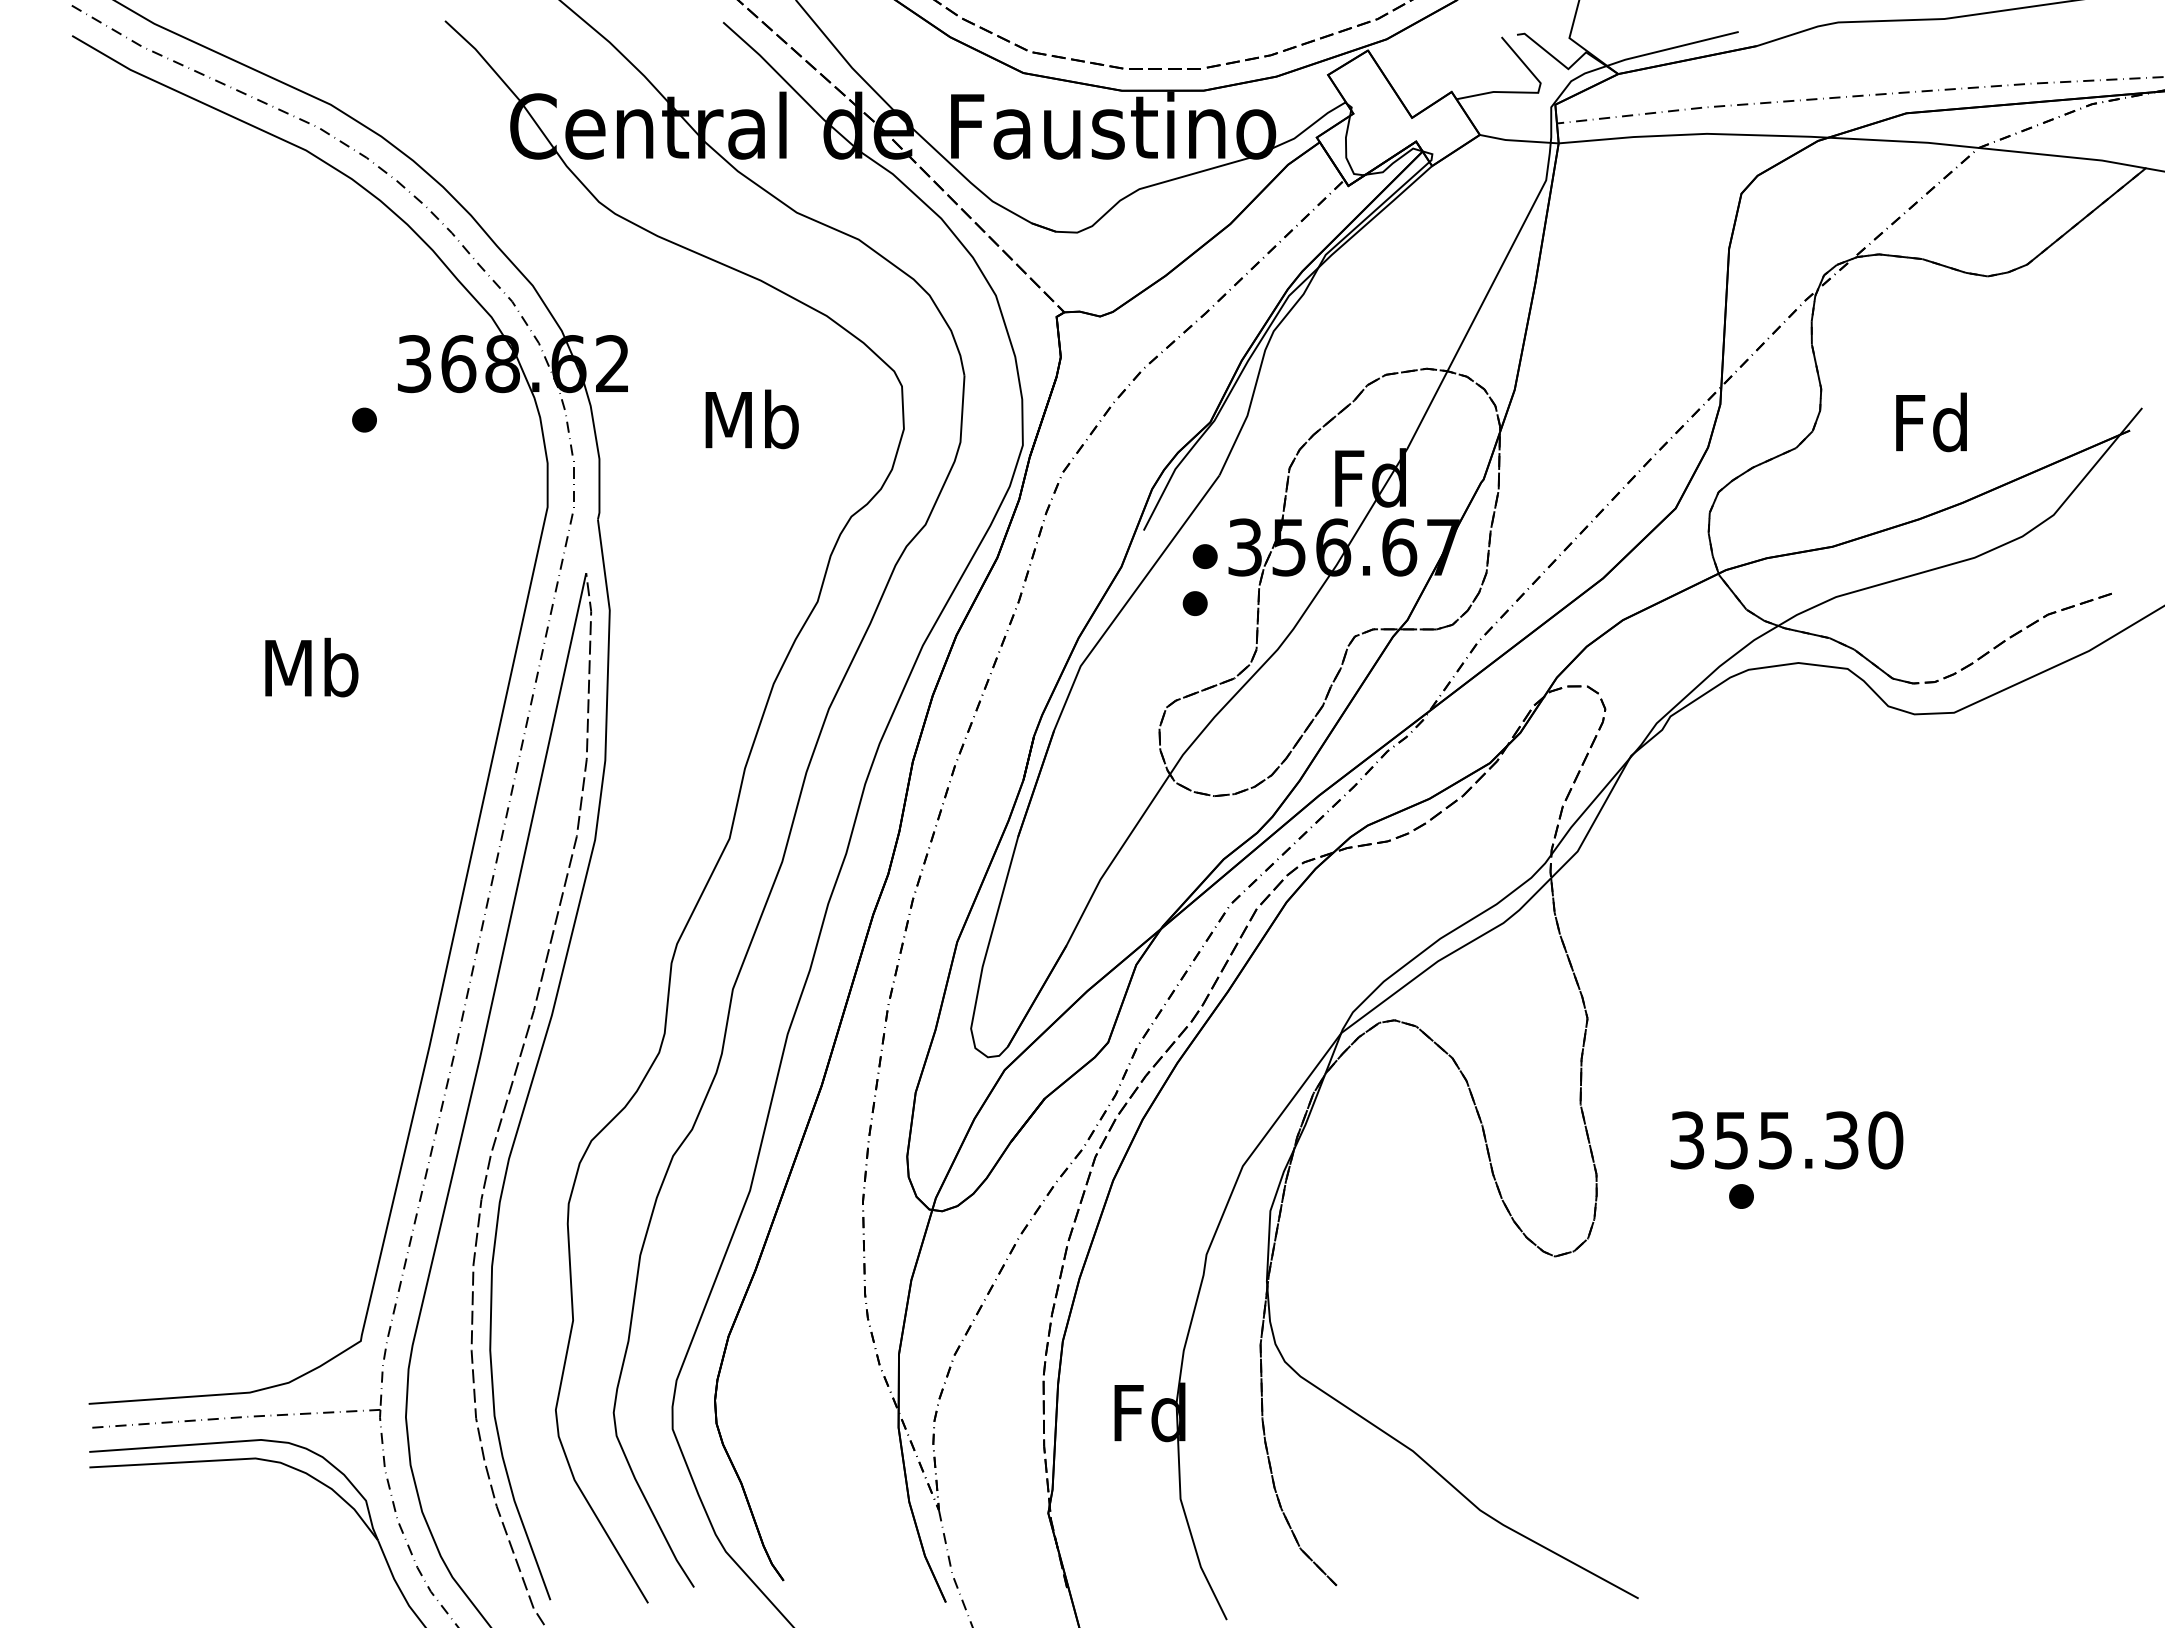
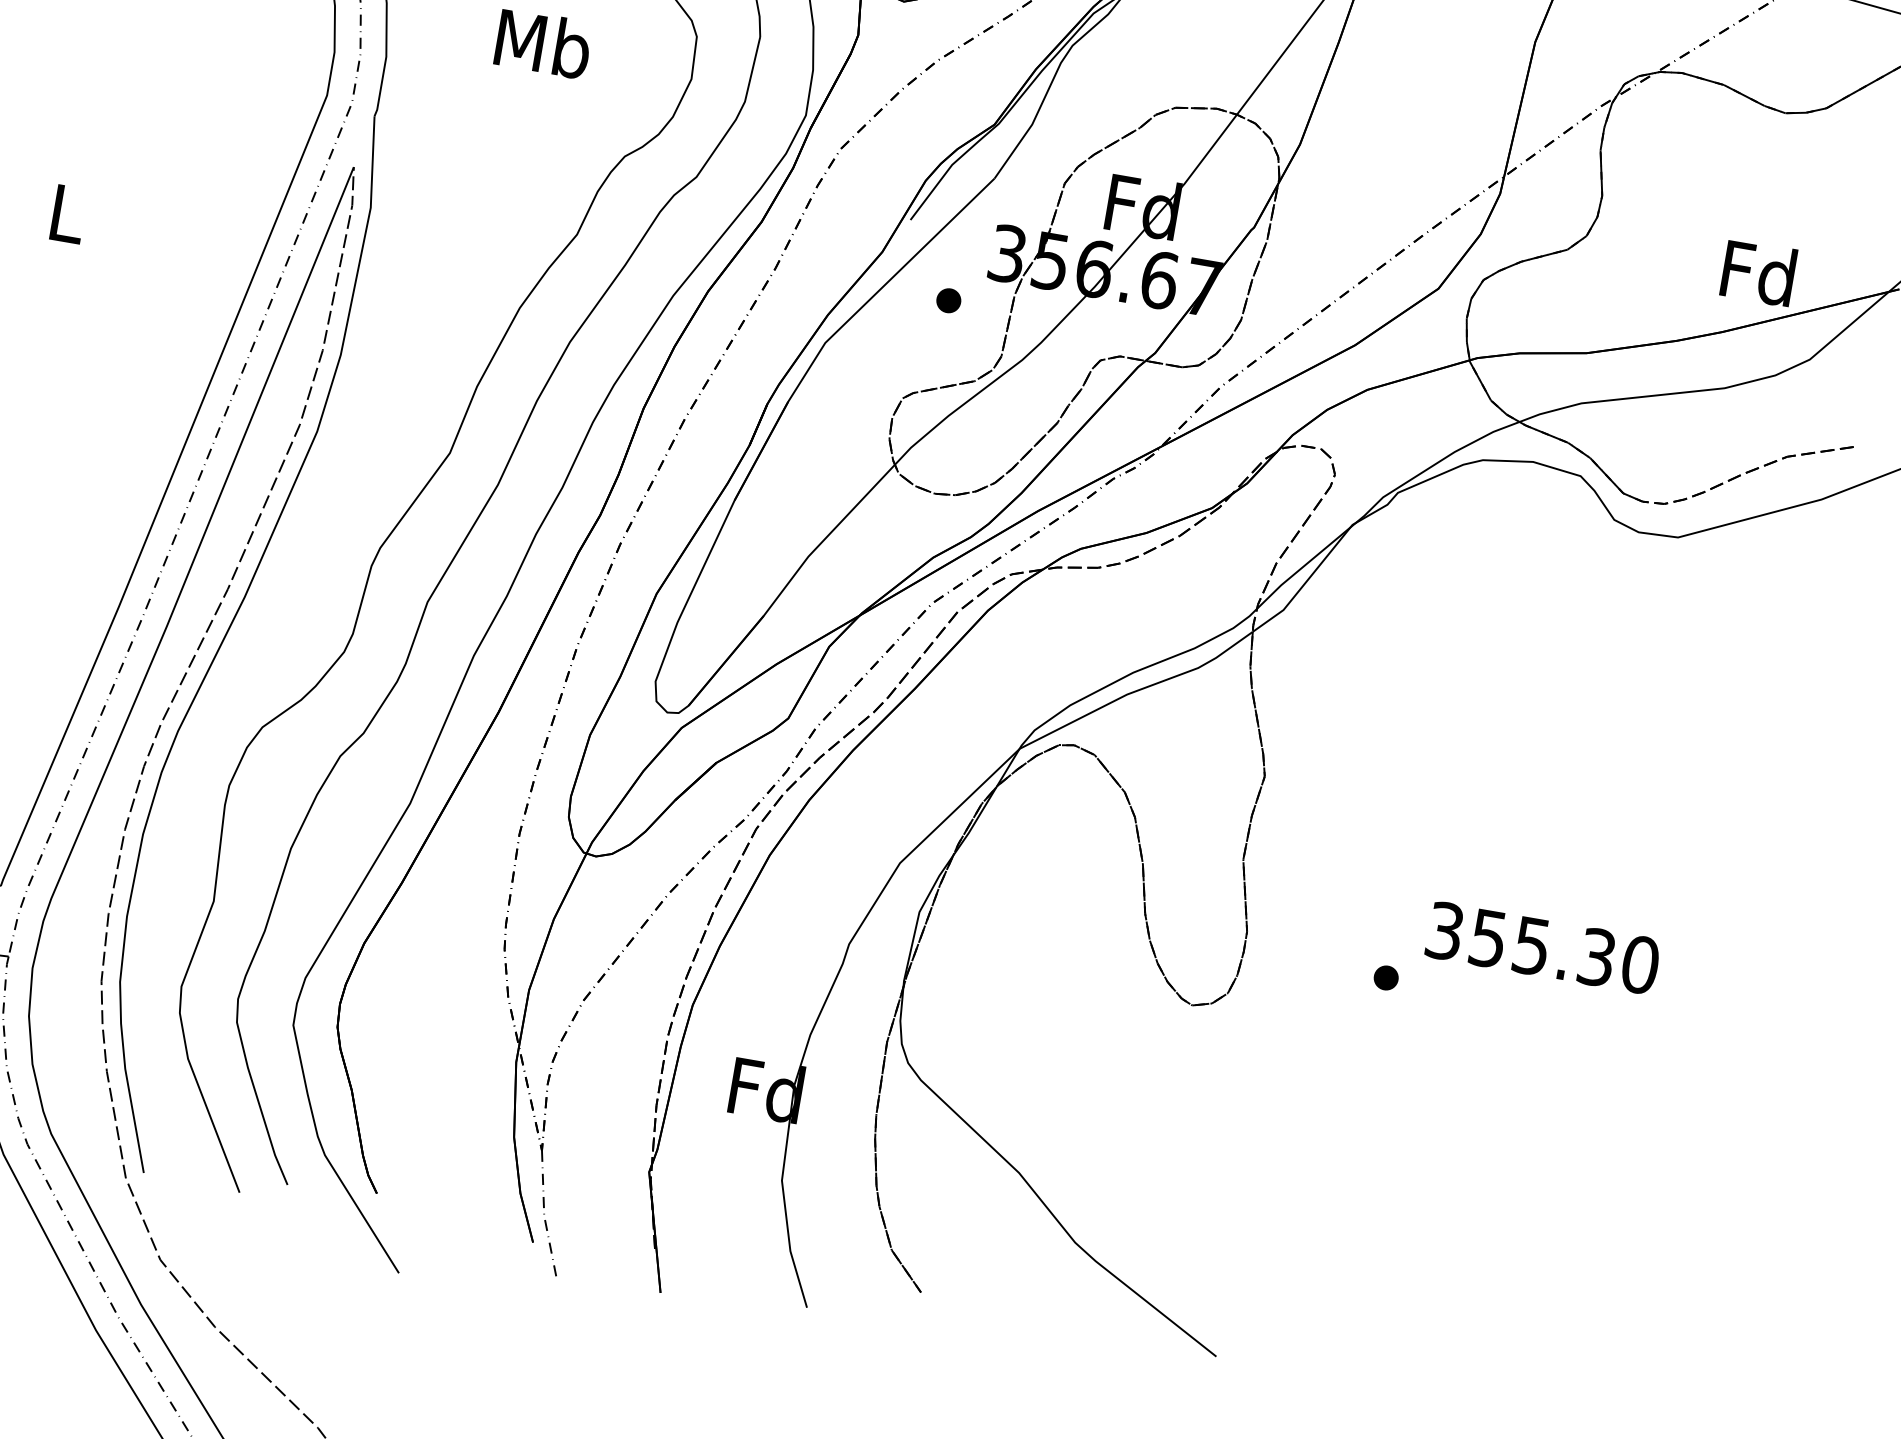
text: (1931, 422) -> (1758, 273), moved
part: (1204, 556) -> (965, 255), removed
text: (311, 667) -> (67, 213), Mb -> L
text: (1787, 1140) -> (1543, 948), moved

